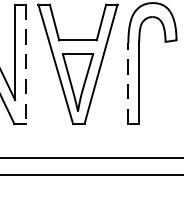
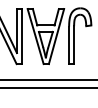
line: (25, 64) -> (21, 36), dashed -> solid
line: (129, 83) -> (69, 45), dashed -> solid

